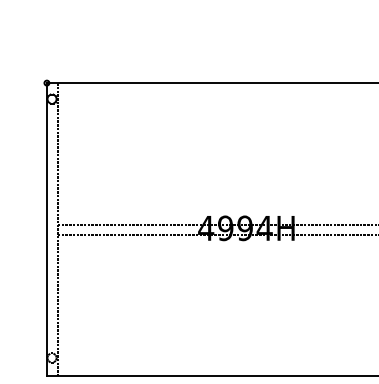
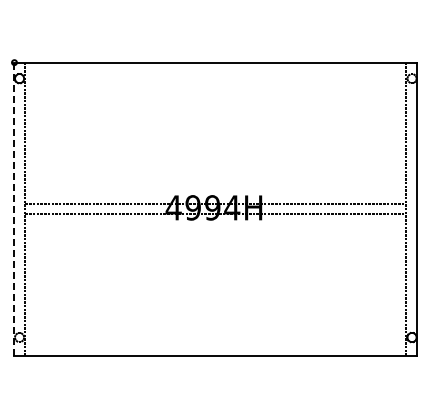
line: (46, 229) -> (14, 209), solid -> dashed

